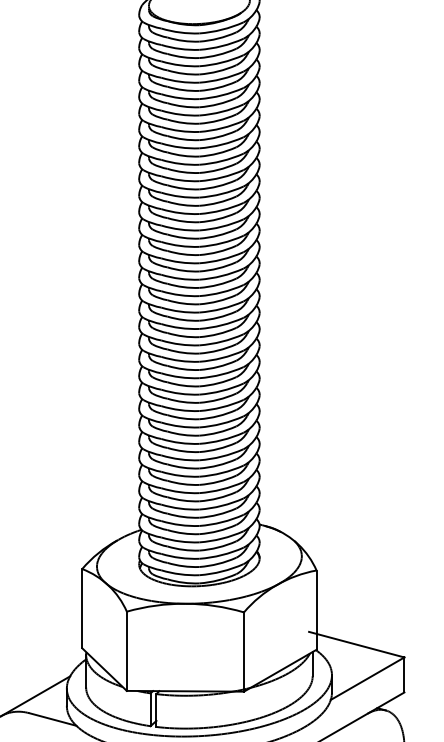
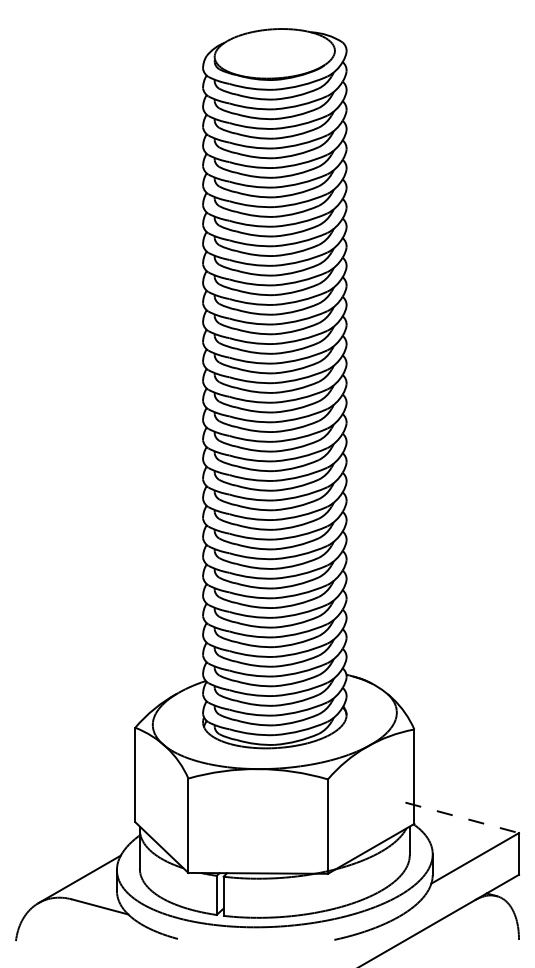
line: (356, 644) -> (462, 817), solid -> dashed

